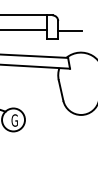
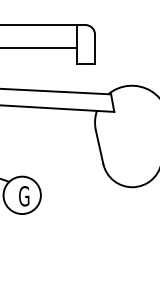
line: (70, 30) -> (114, 49), removed

